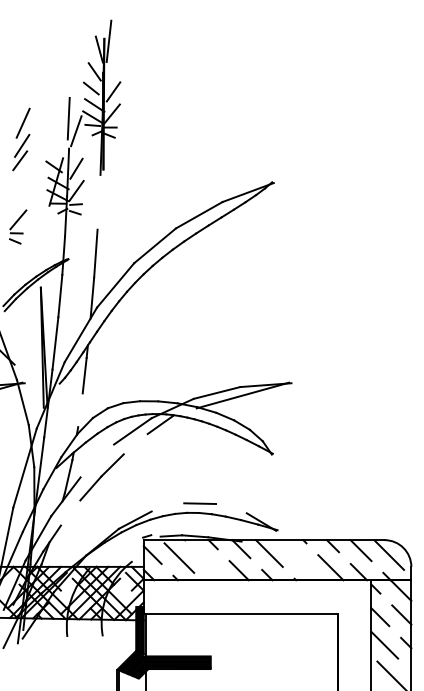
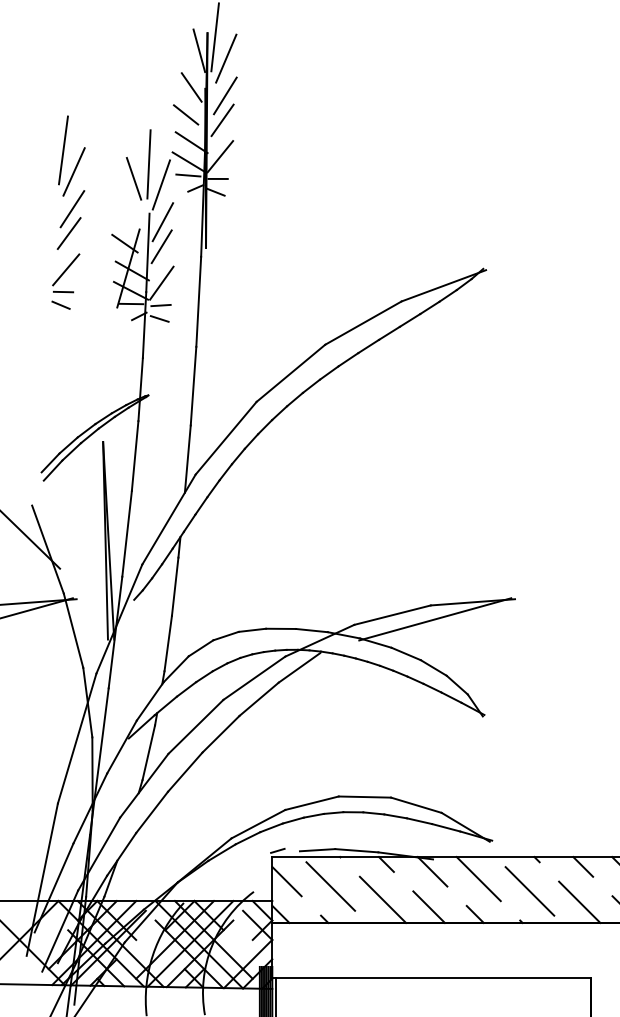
line: (115, 53) -> (225, 57), added
line: (115, 76) -> (225, 95), added
line: (16, 109) -> (63, 149), added
line: (59, 127) -> (133, 178), added
line: (77, 153) -> (163, 221), added
line: (98, 201) -> (197, 300), added
part: (18, 226) -> (66, 280), moved
line: (80, 410) -> (168, 643), added
line: (135, 444) -> (258, 699), added
line: (97, 460) -> (196, 726), added
line: (167, 507) -> (311, 803), added
line: (231, 508) -> (416, 805), added
line: (70, 512) -> (151, 811), added
line: (300, 560) -> (529, 890), added
line: (211, 566) -> (383, 900), added

